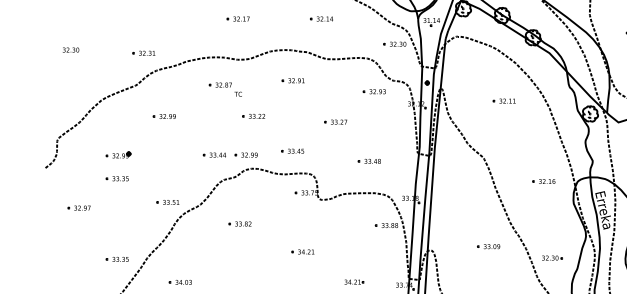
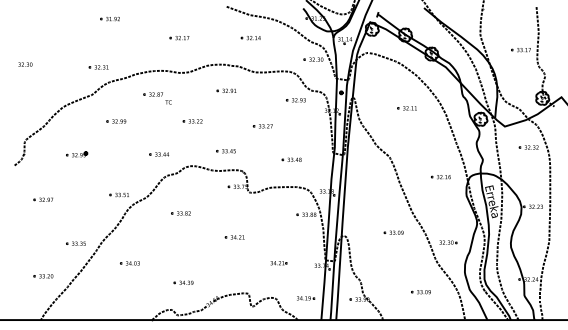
text: (71, 49) -> (25, 64), moved
part: (225, 89) -> (157, 98), moved
part: (246, 155) -> (186, 154), removed
part: (116, 178) -> (75, 174), removed

